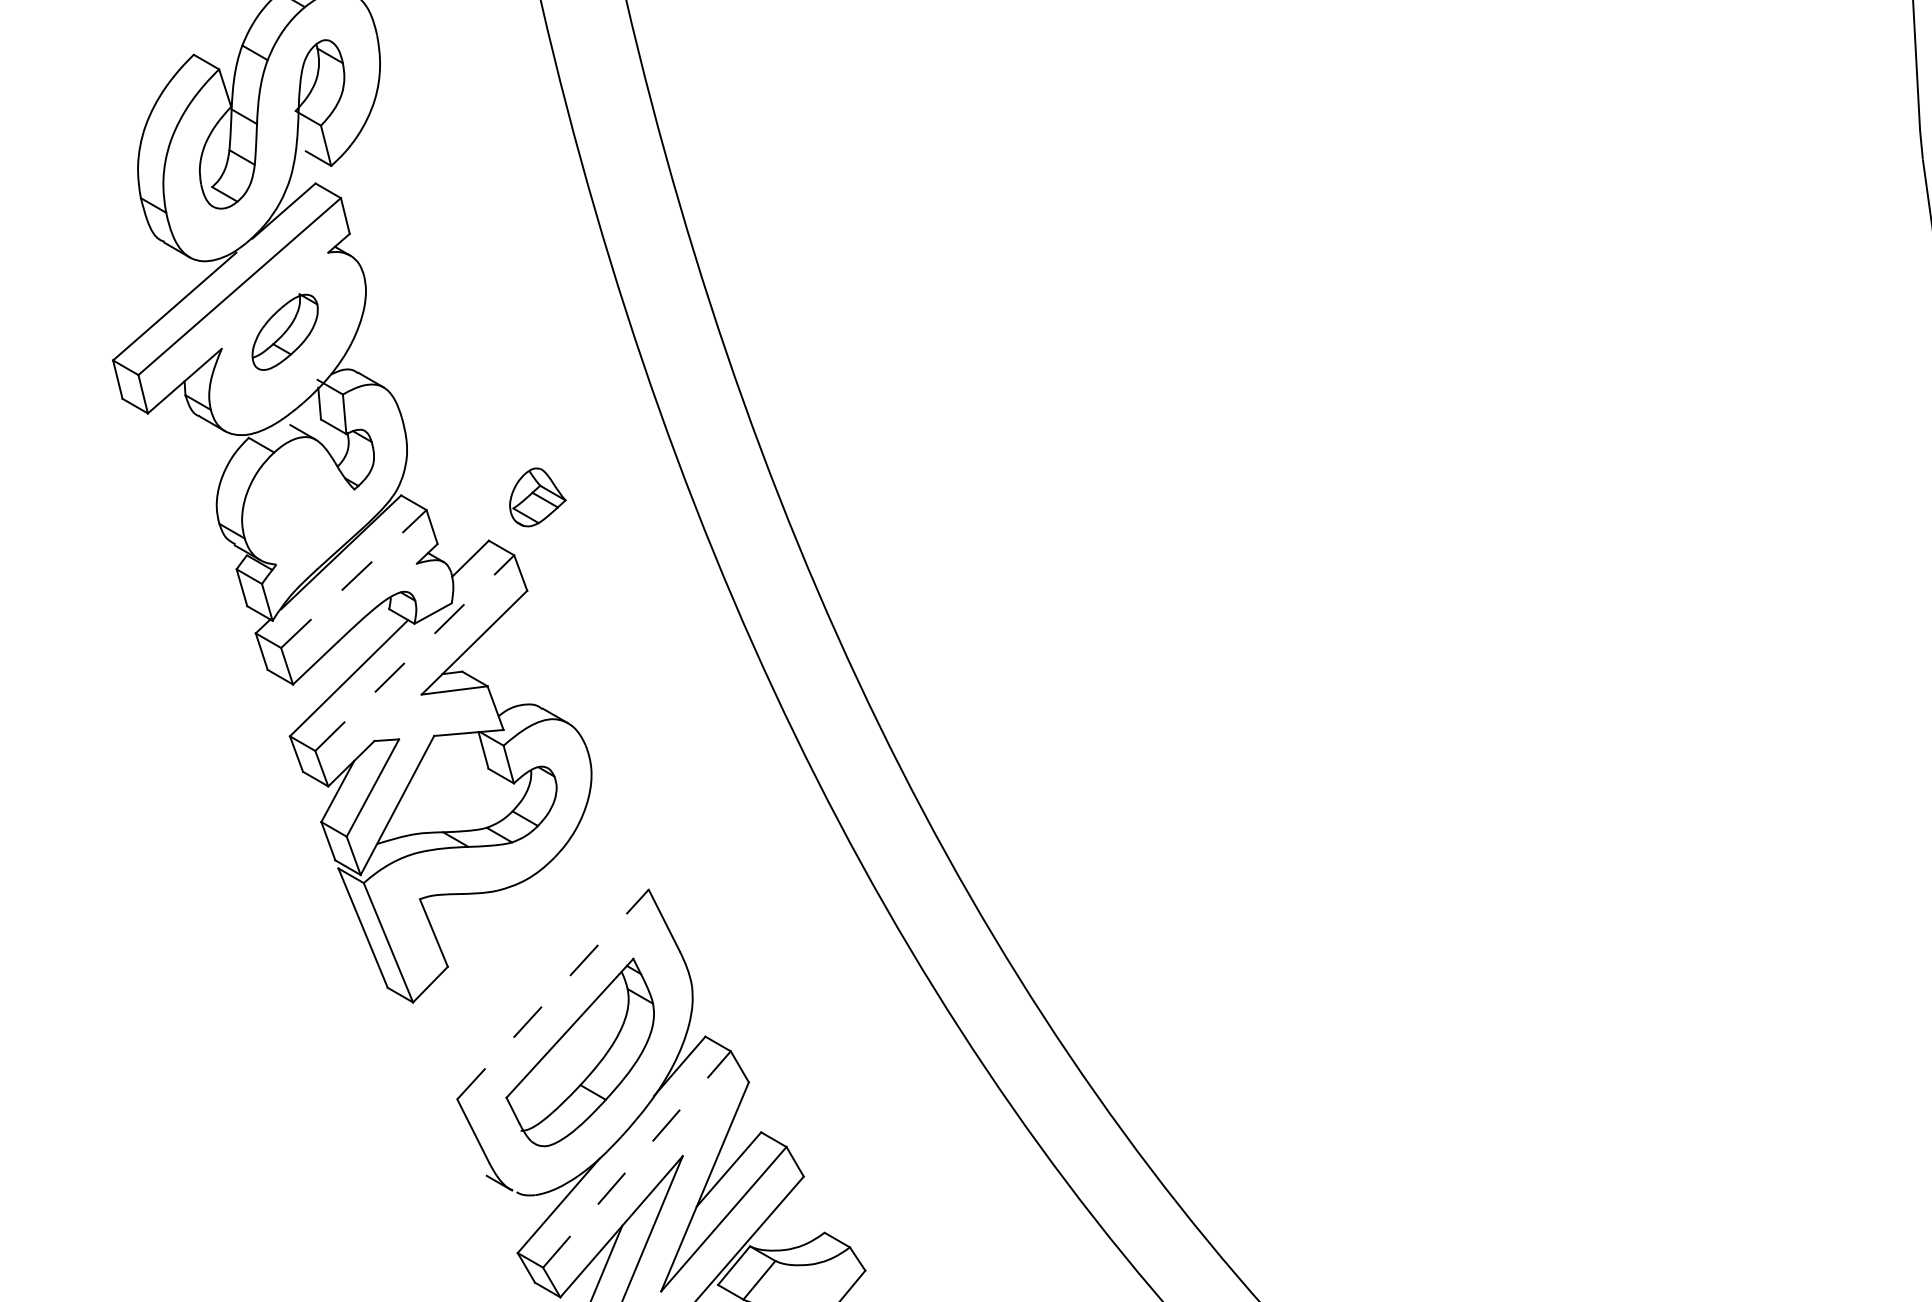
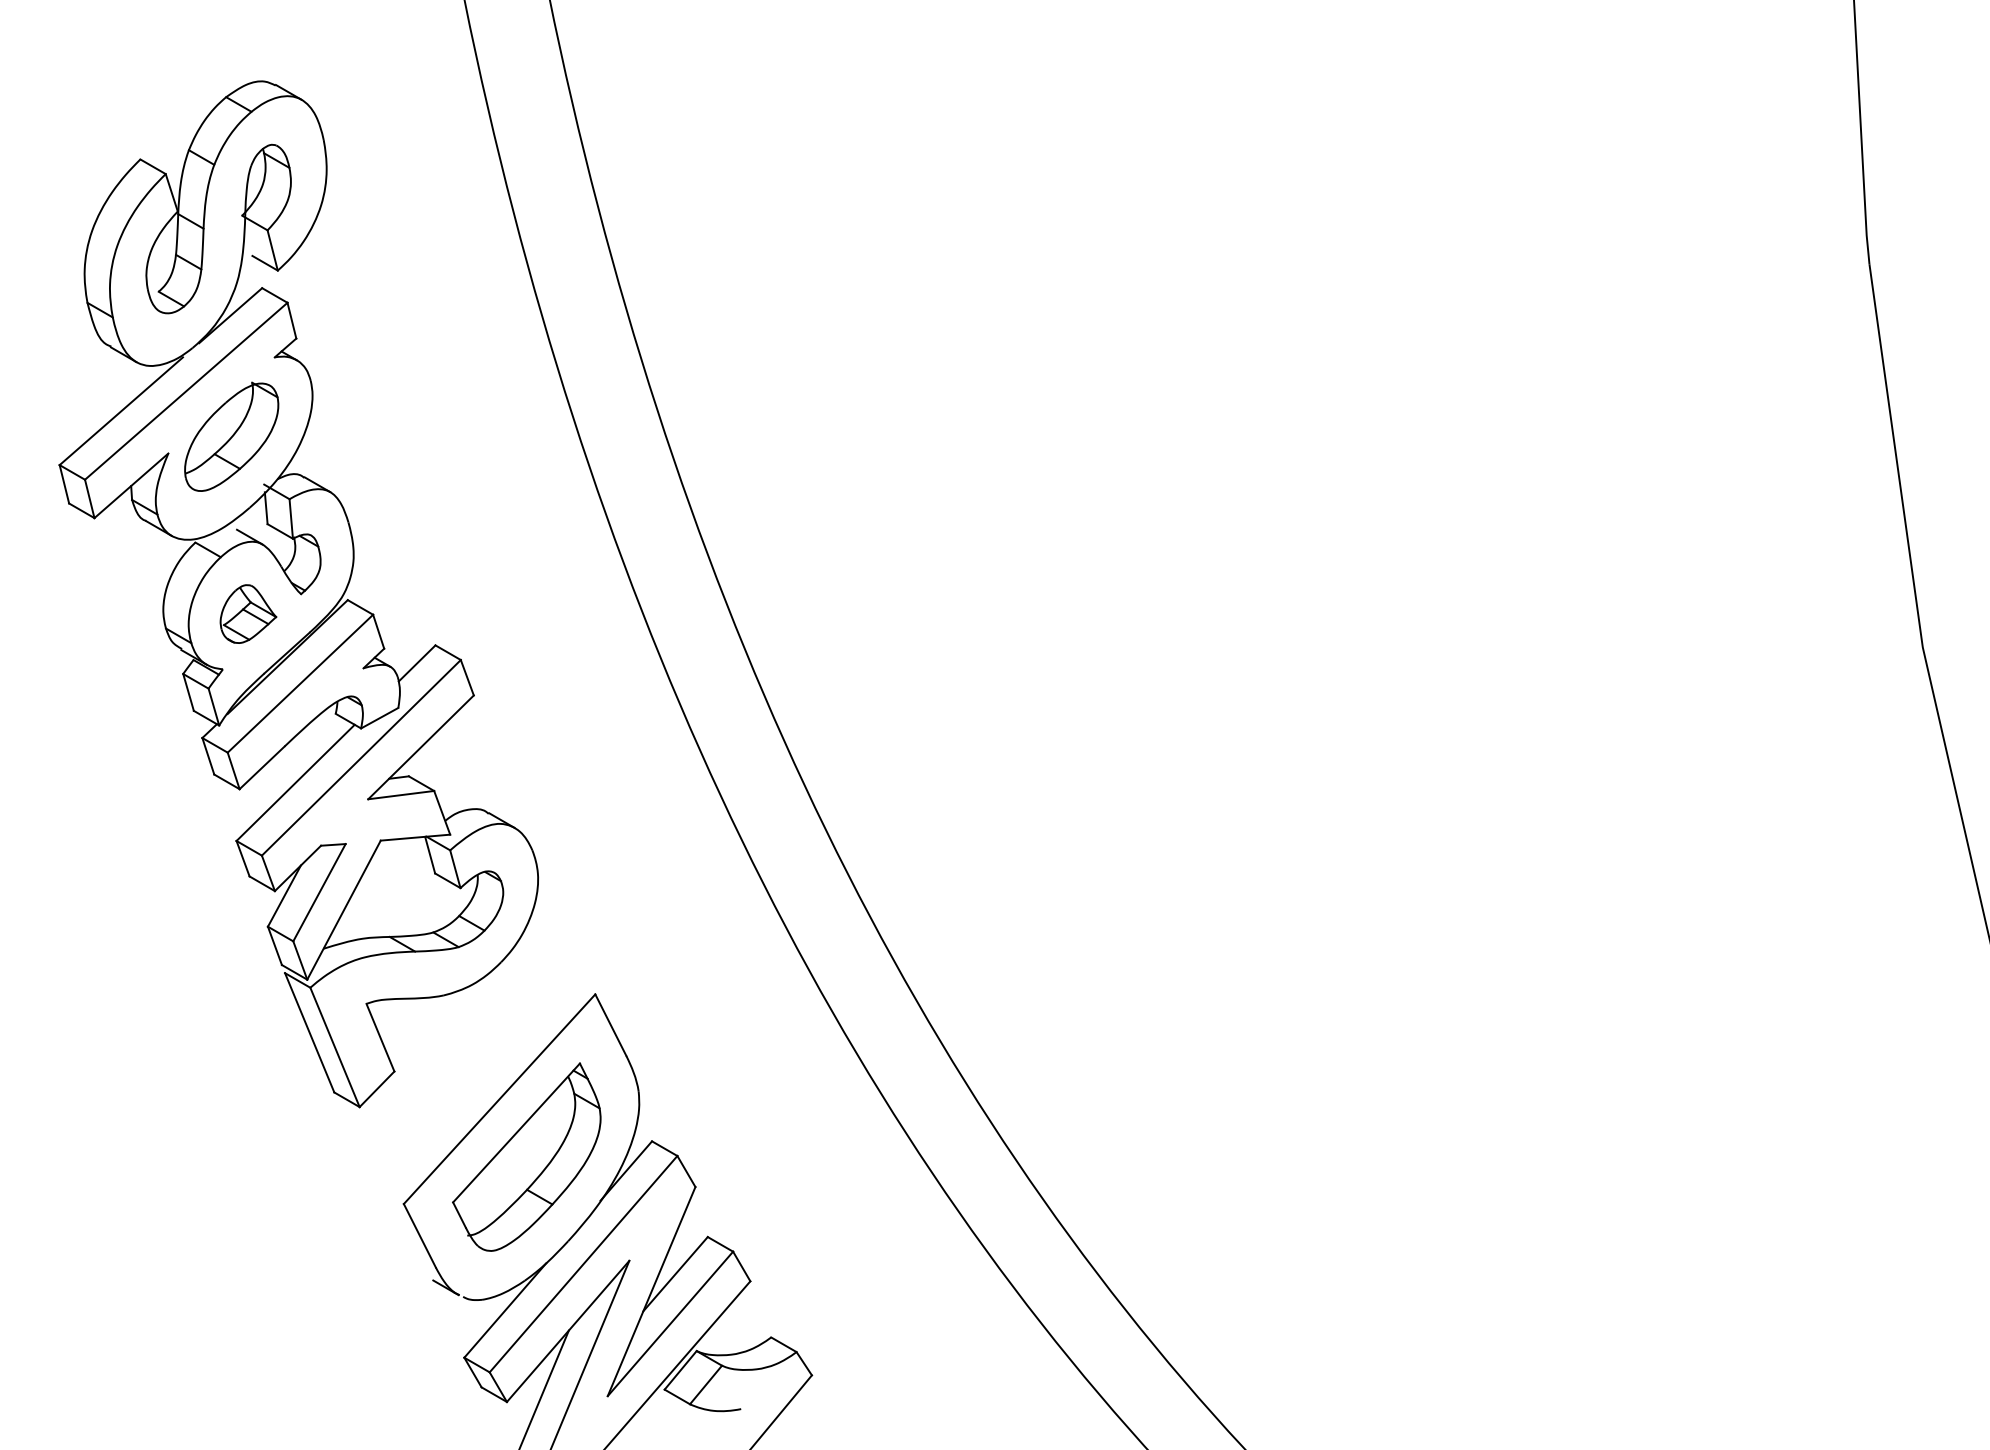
part: (284, 331) -> (231, 436), size x1.43
part: (537, 496) -> (248, 613), moved
line: (353, 578) -> (300, 683), dashed -> solid
line: (414, 652) -> (361, 757), dashed -> solid
line: (552, 994) -> (499, 1099), dashed -> solid
line: (636, 1158) -> (583, 1263), dashed -> solid

